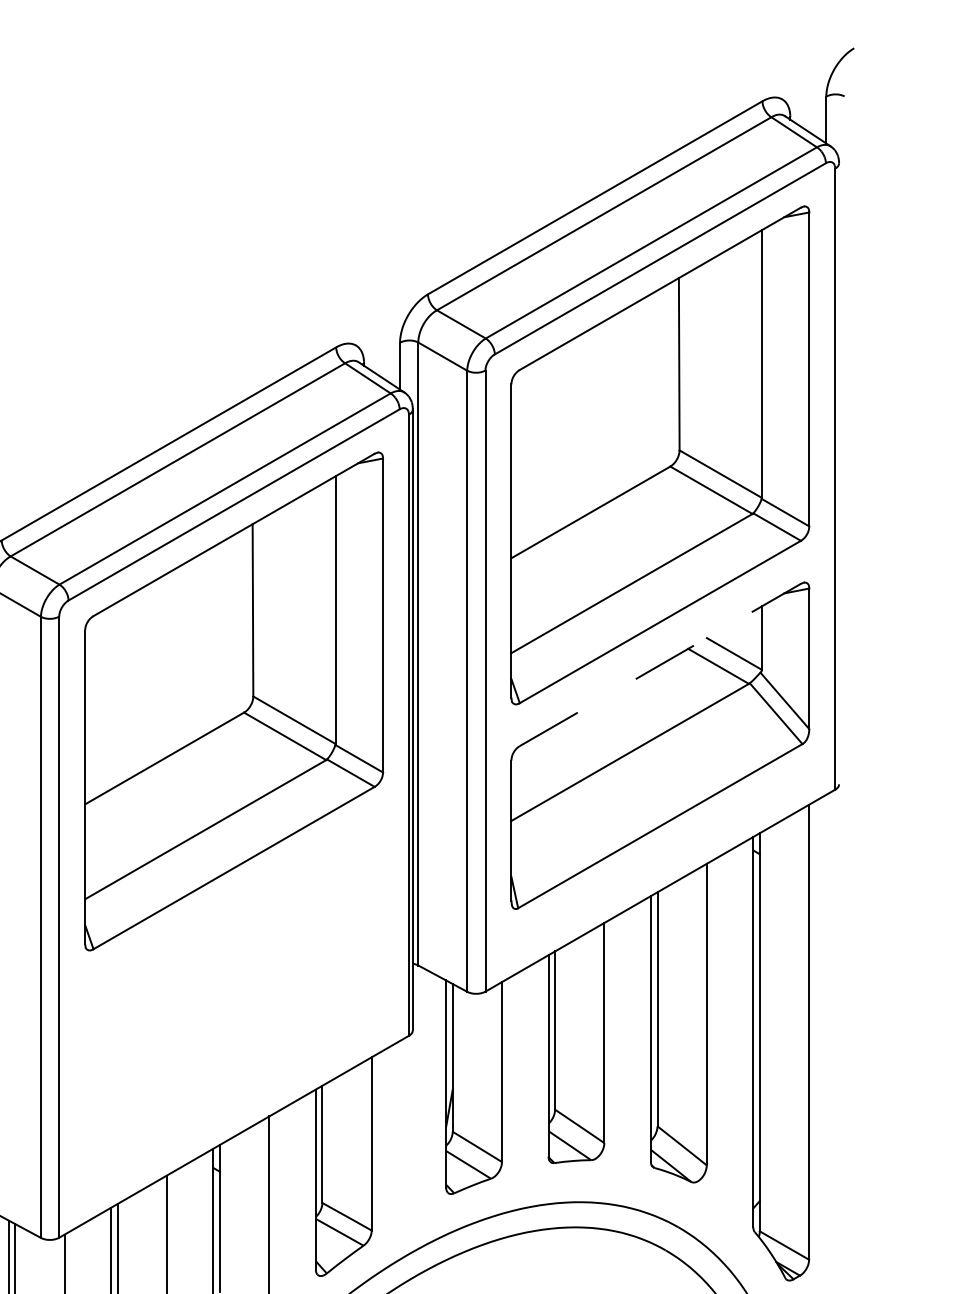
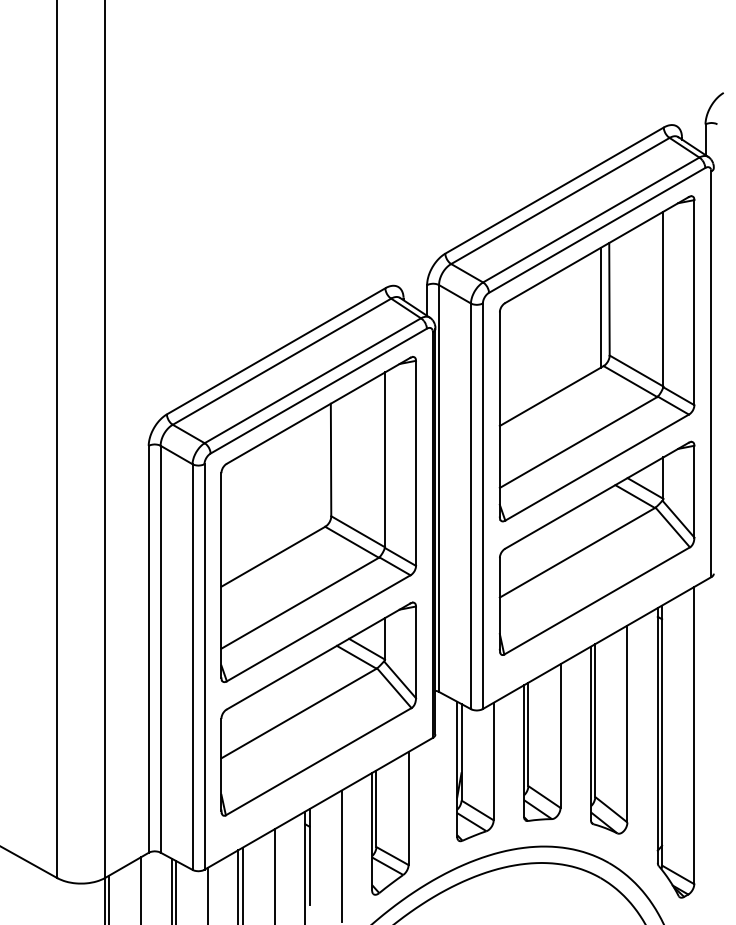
line: (665, 376) -> (600, 307), added
line: (660, 664) -> (597, 495), dashed -> solid
part: (233, 990) -> (318, 708), added

